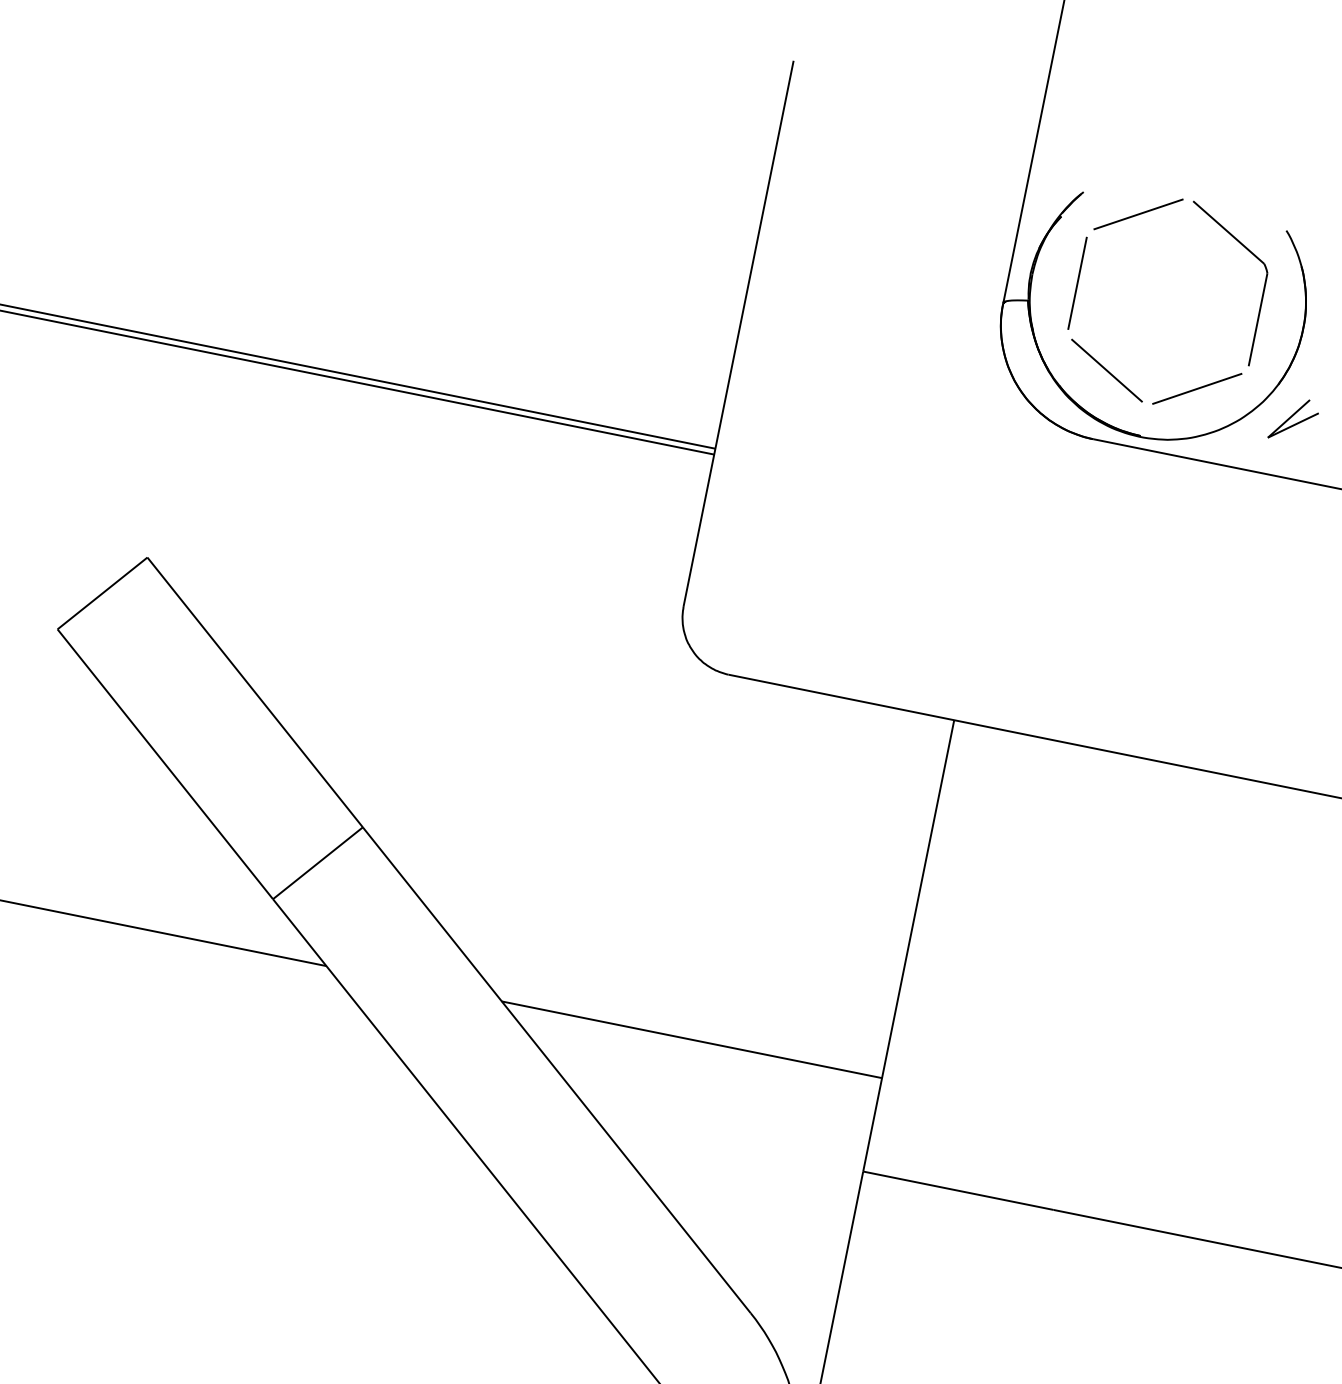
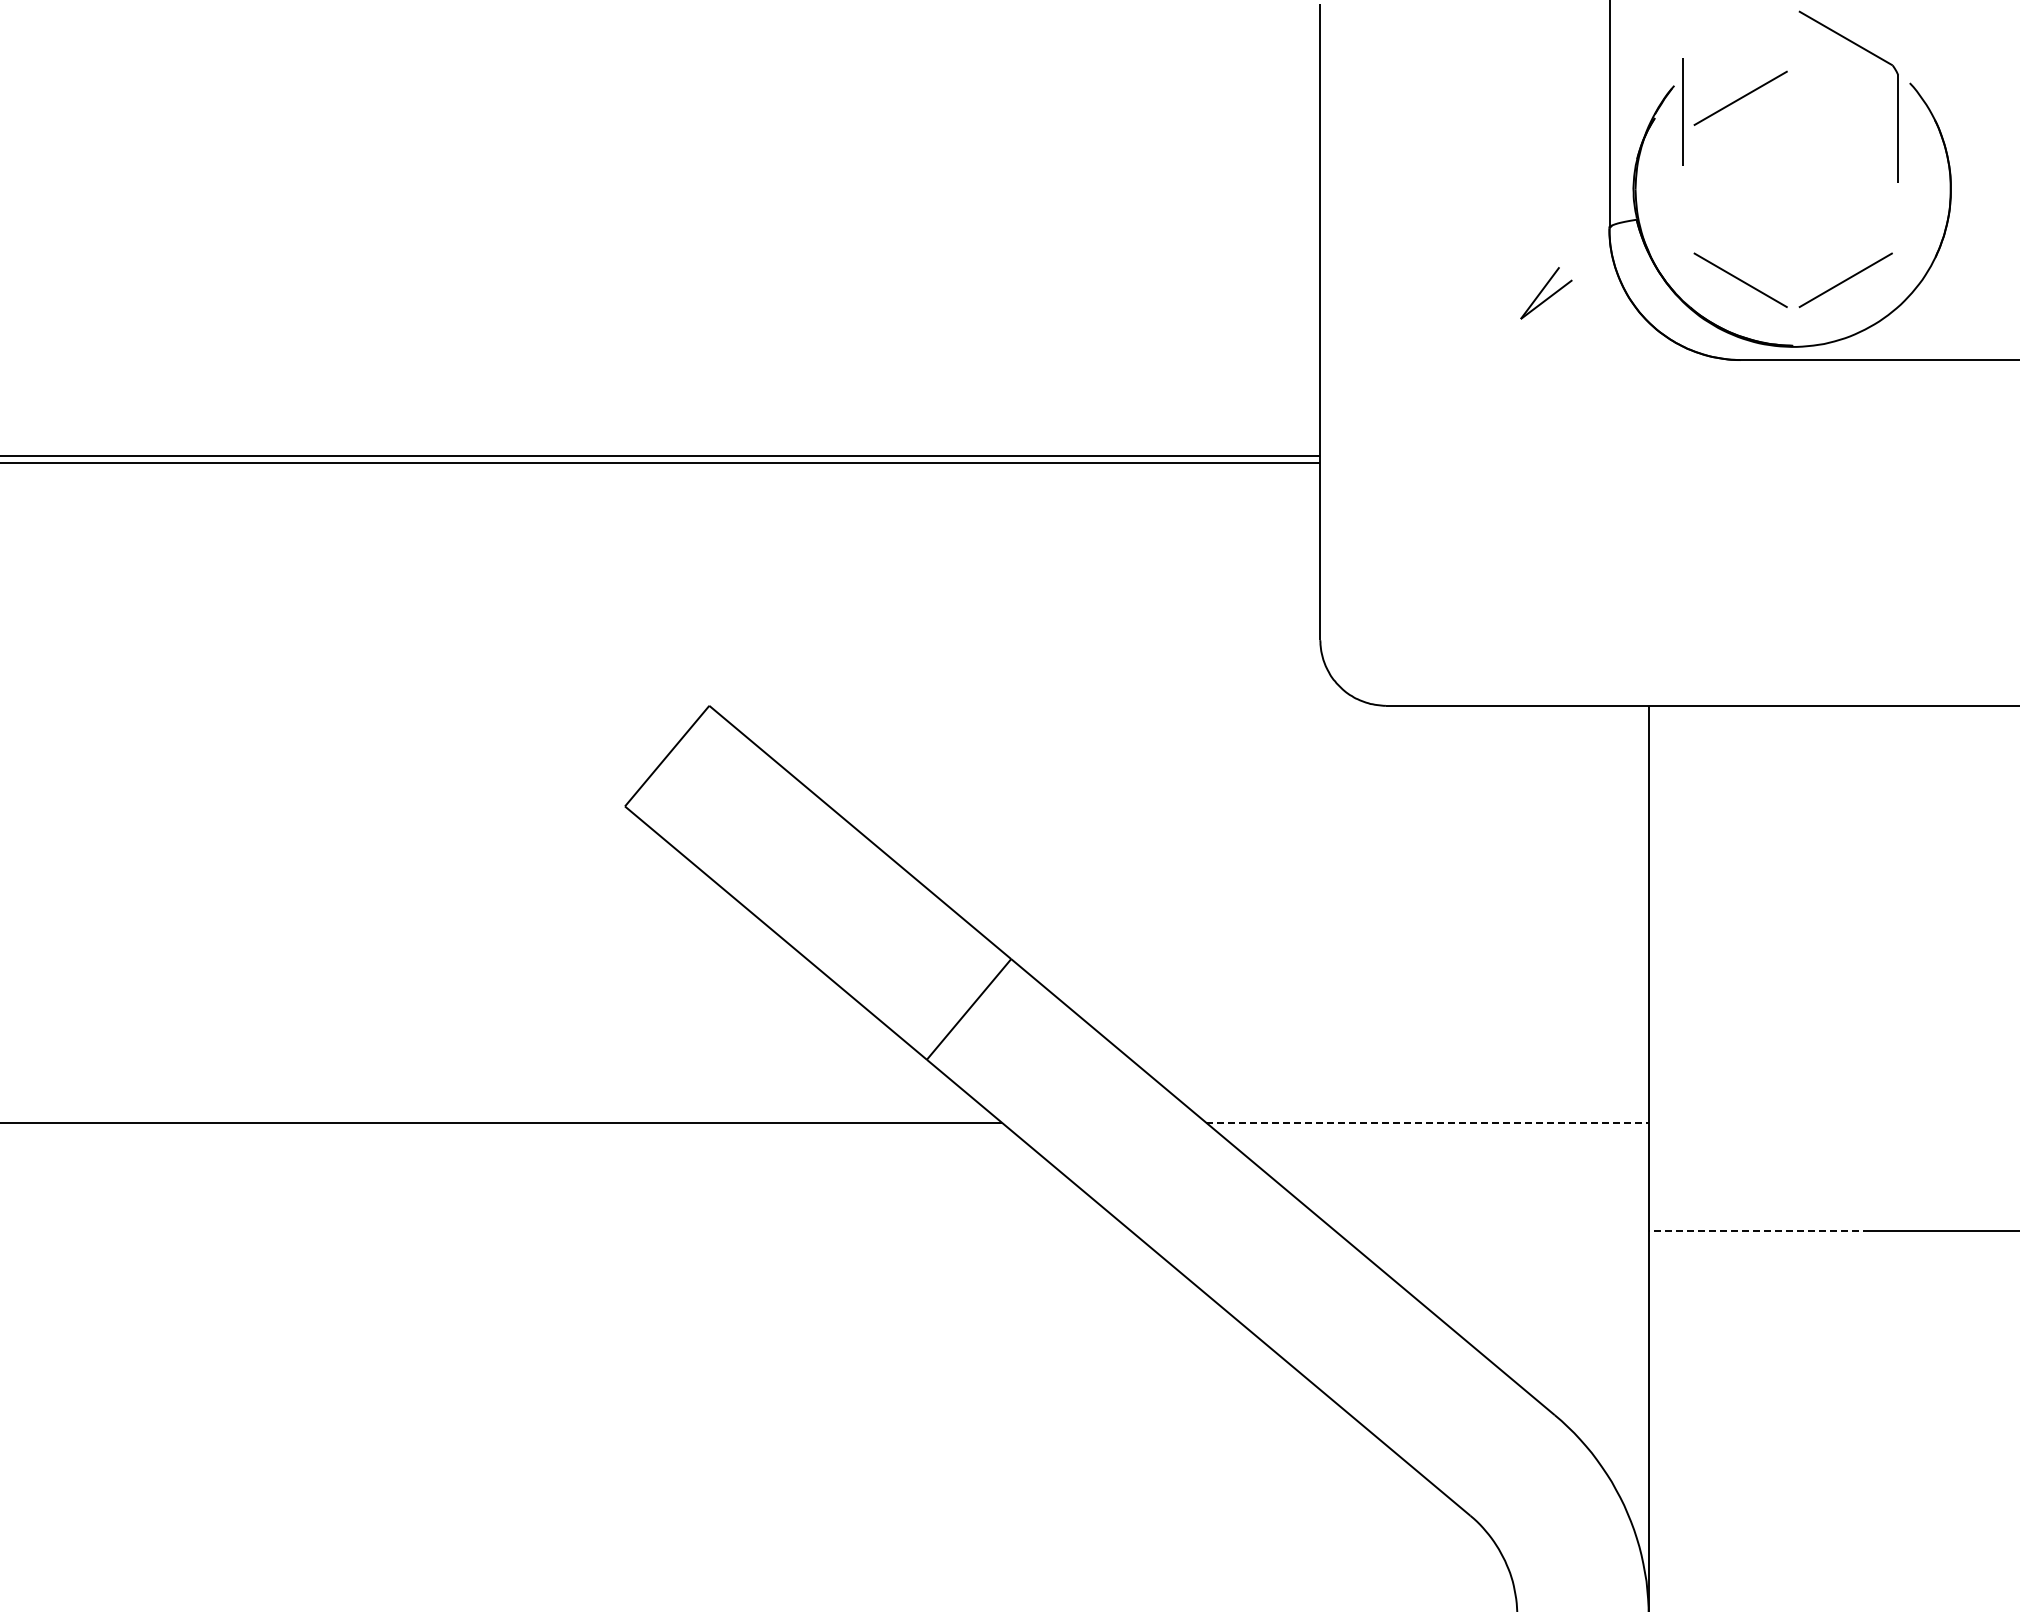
part: (1246, 249) -> (1869, 53), moved
line: (1077, 282) -> (1682, 111), moved
part: (1294, 420) -> (1546, 293), moved
line: (692, 1039) -> (1427, 1122), solid -> dashed
line: (958, 1190) -> (1759, 1231), solid -> dashed

